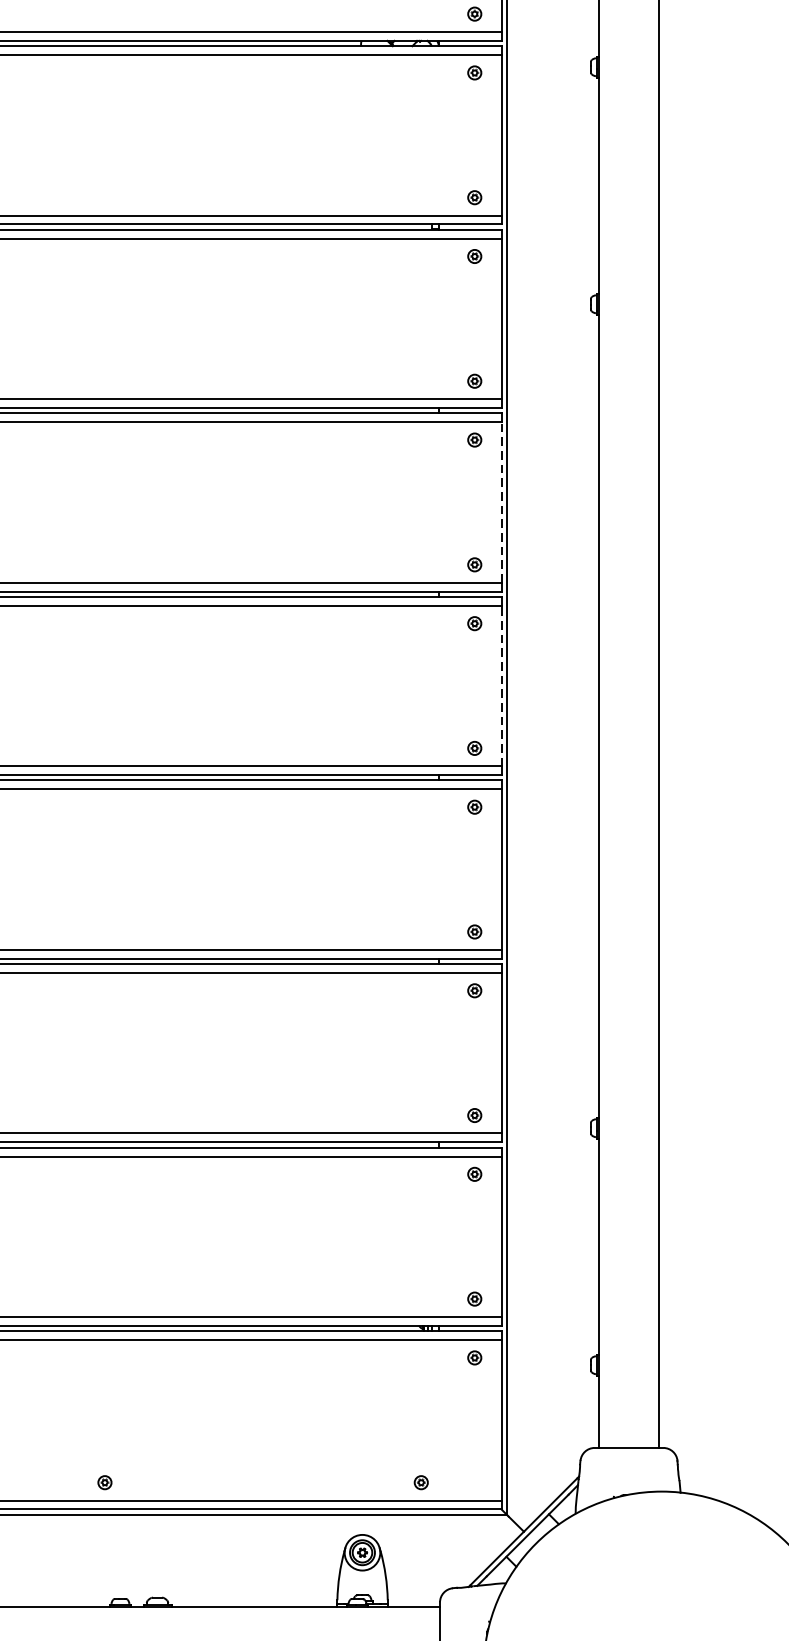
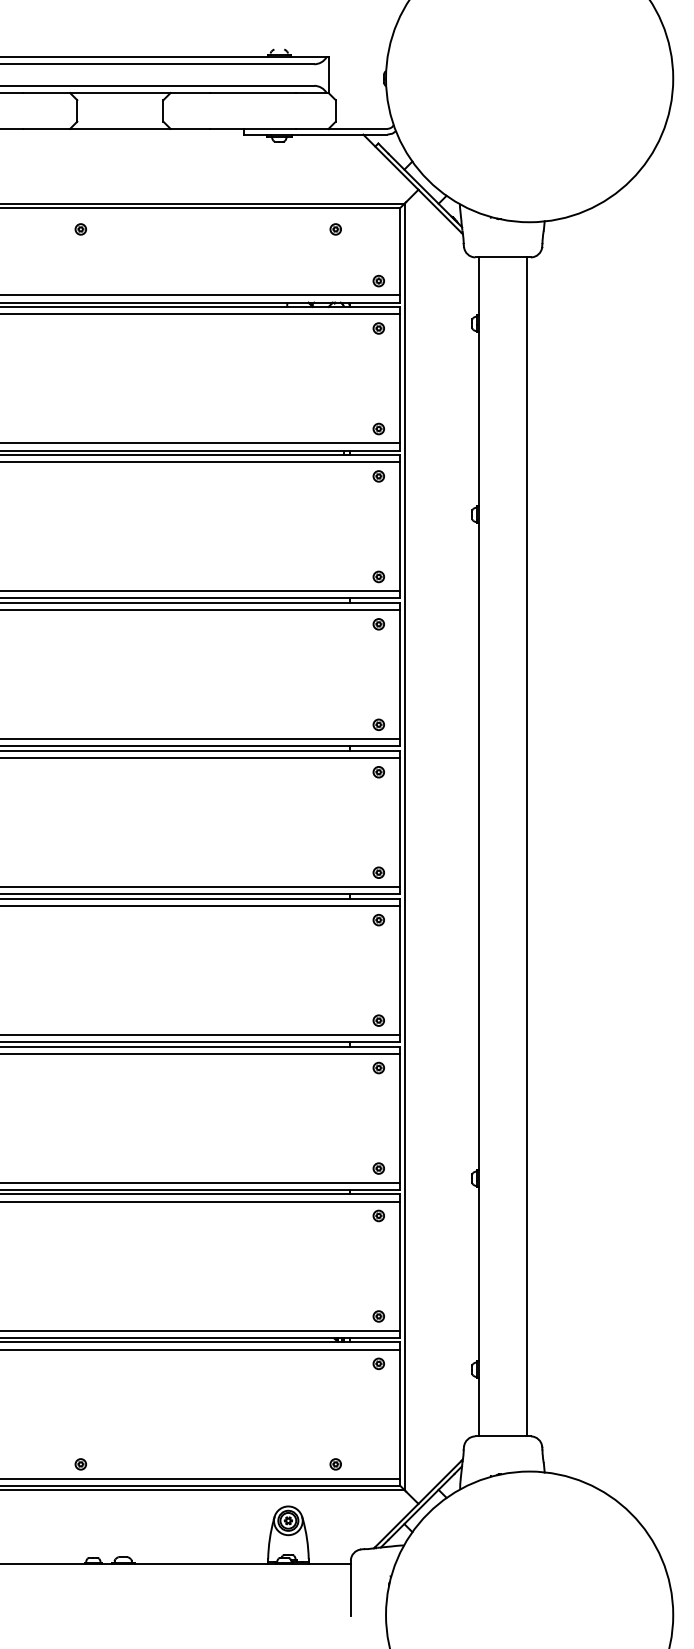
line: (501, 502) -> (400, 674), dashed -> solid
line: (501, 686) -> (400, 822), dashed -> solid

